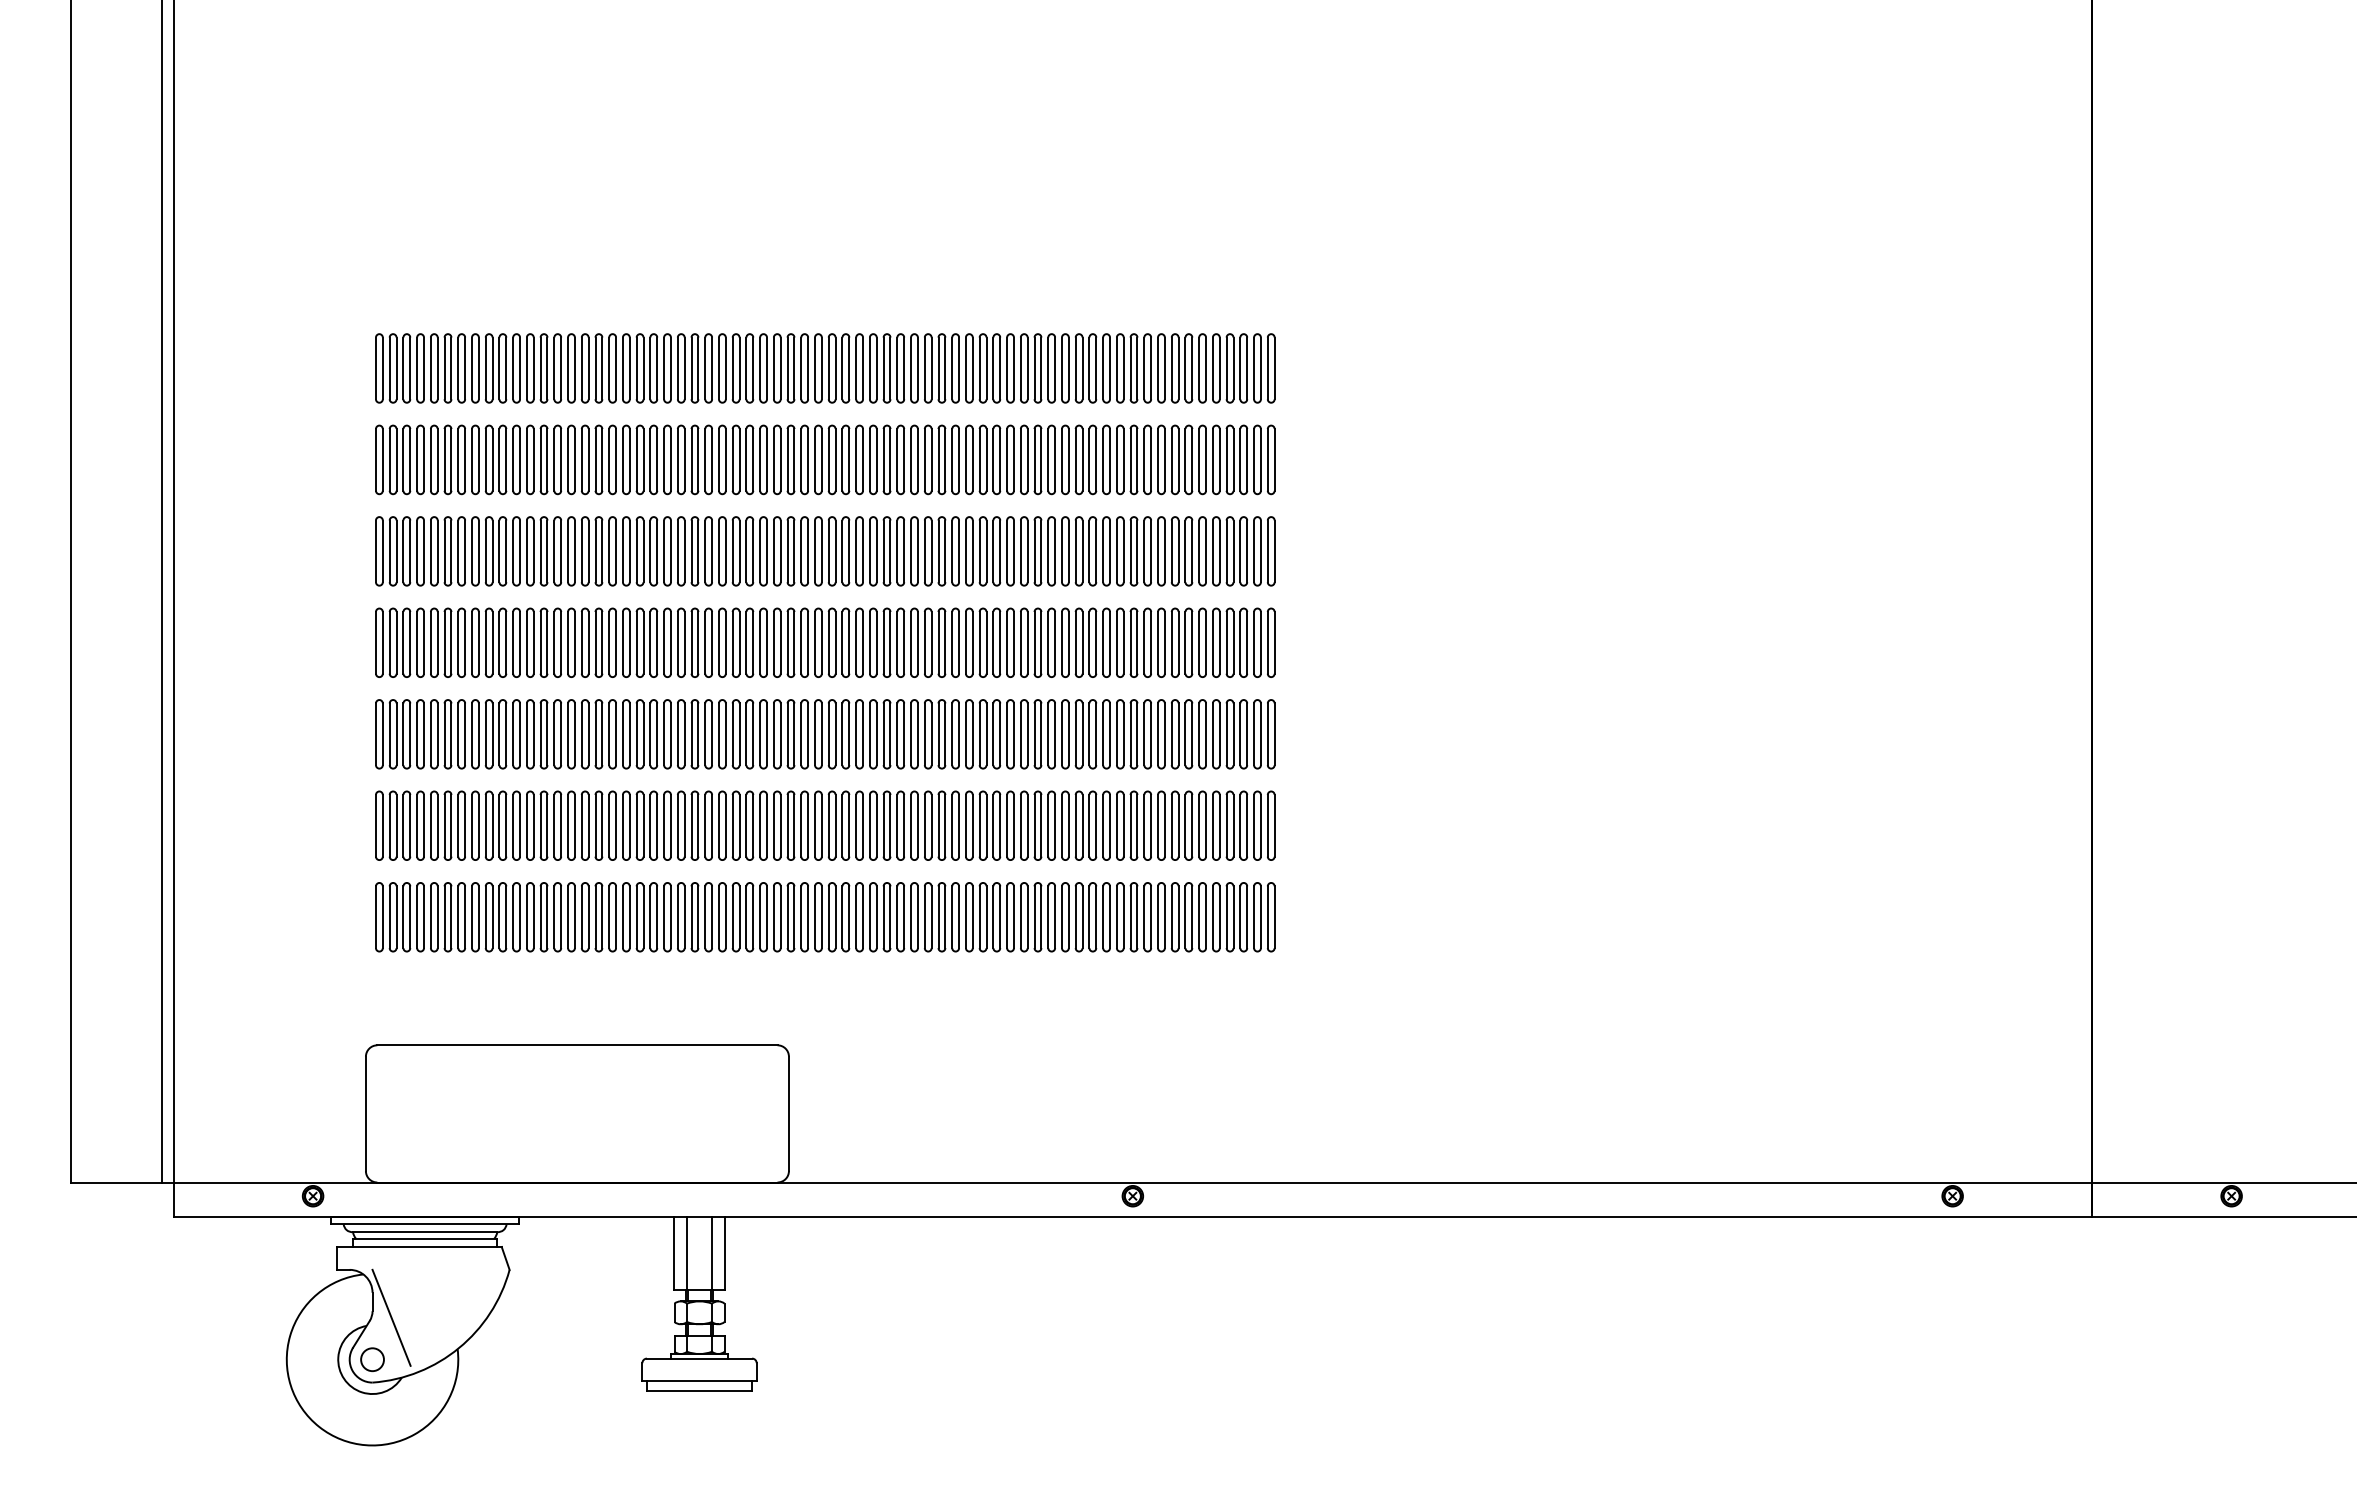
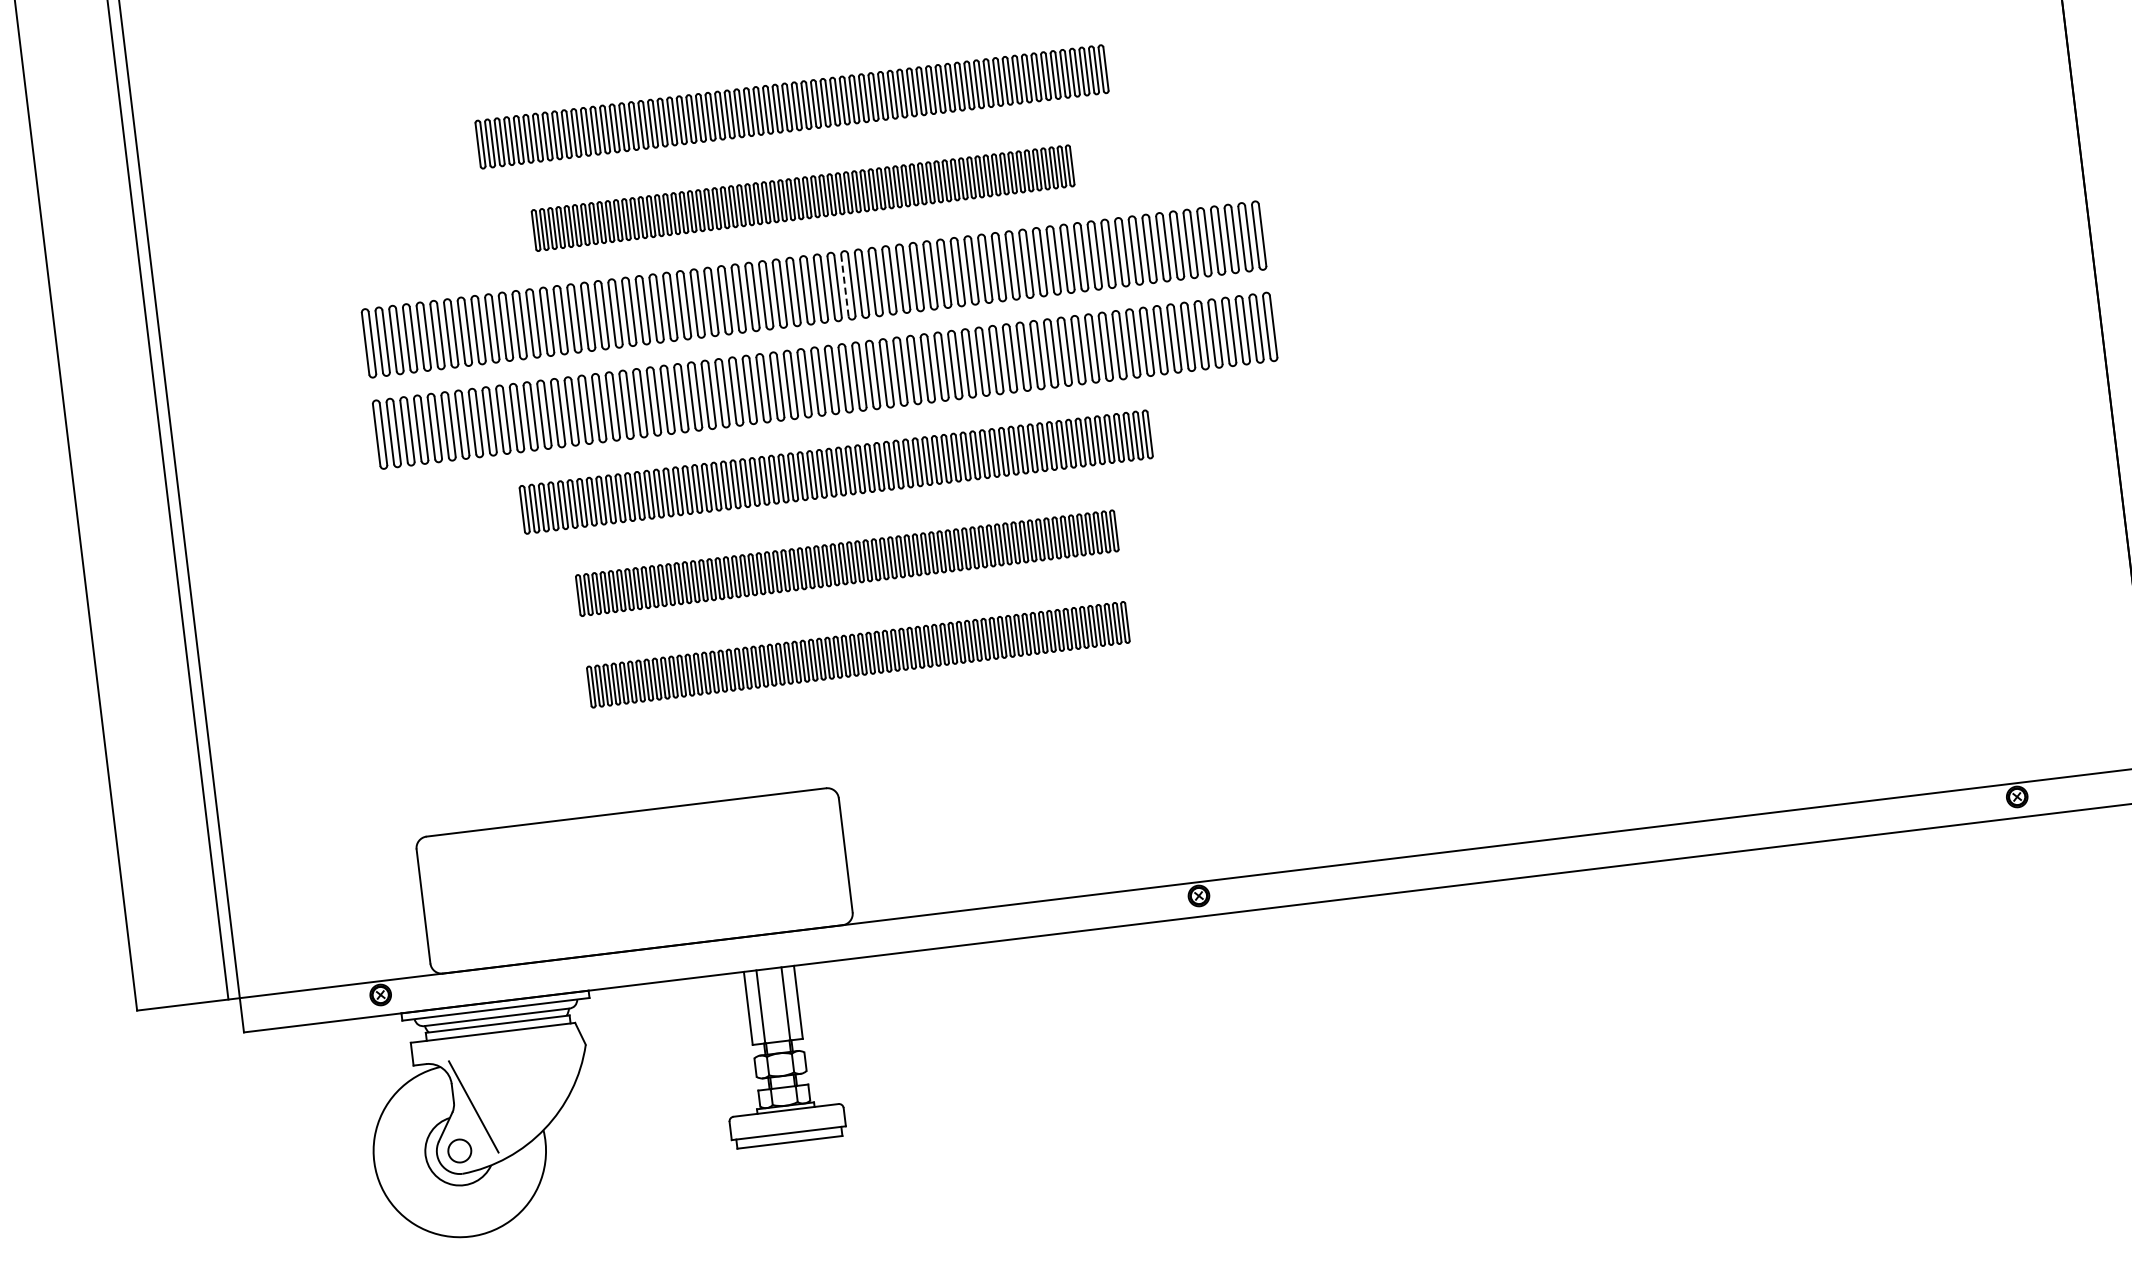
part: (825, 368) -> (792, 106), size x0.7
part: (825, 459) -> (803, 197), size x0.6
line: (856, 551) -> (845, 285), solid -> dashed
part: (825, 734) -> (836, 472), size x0.7
part: (825, 825) -> (847, 563), size x0.6
part: (825, 917) -> (858, 654), size x0.6

